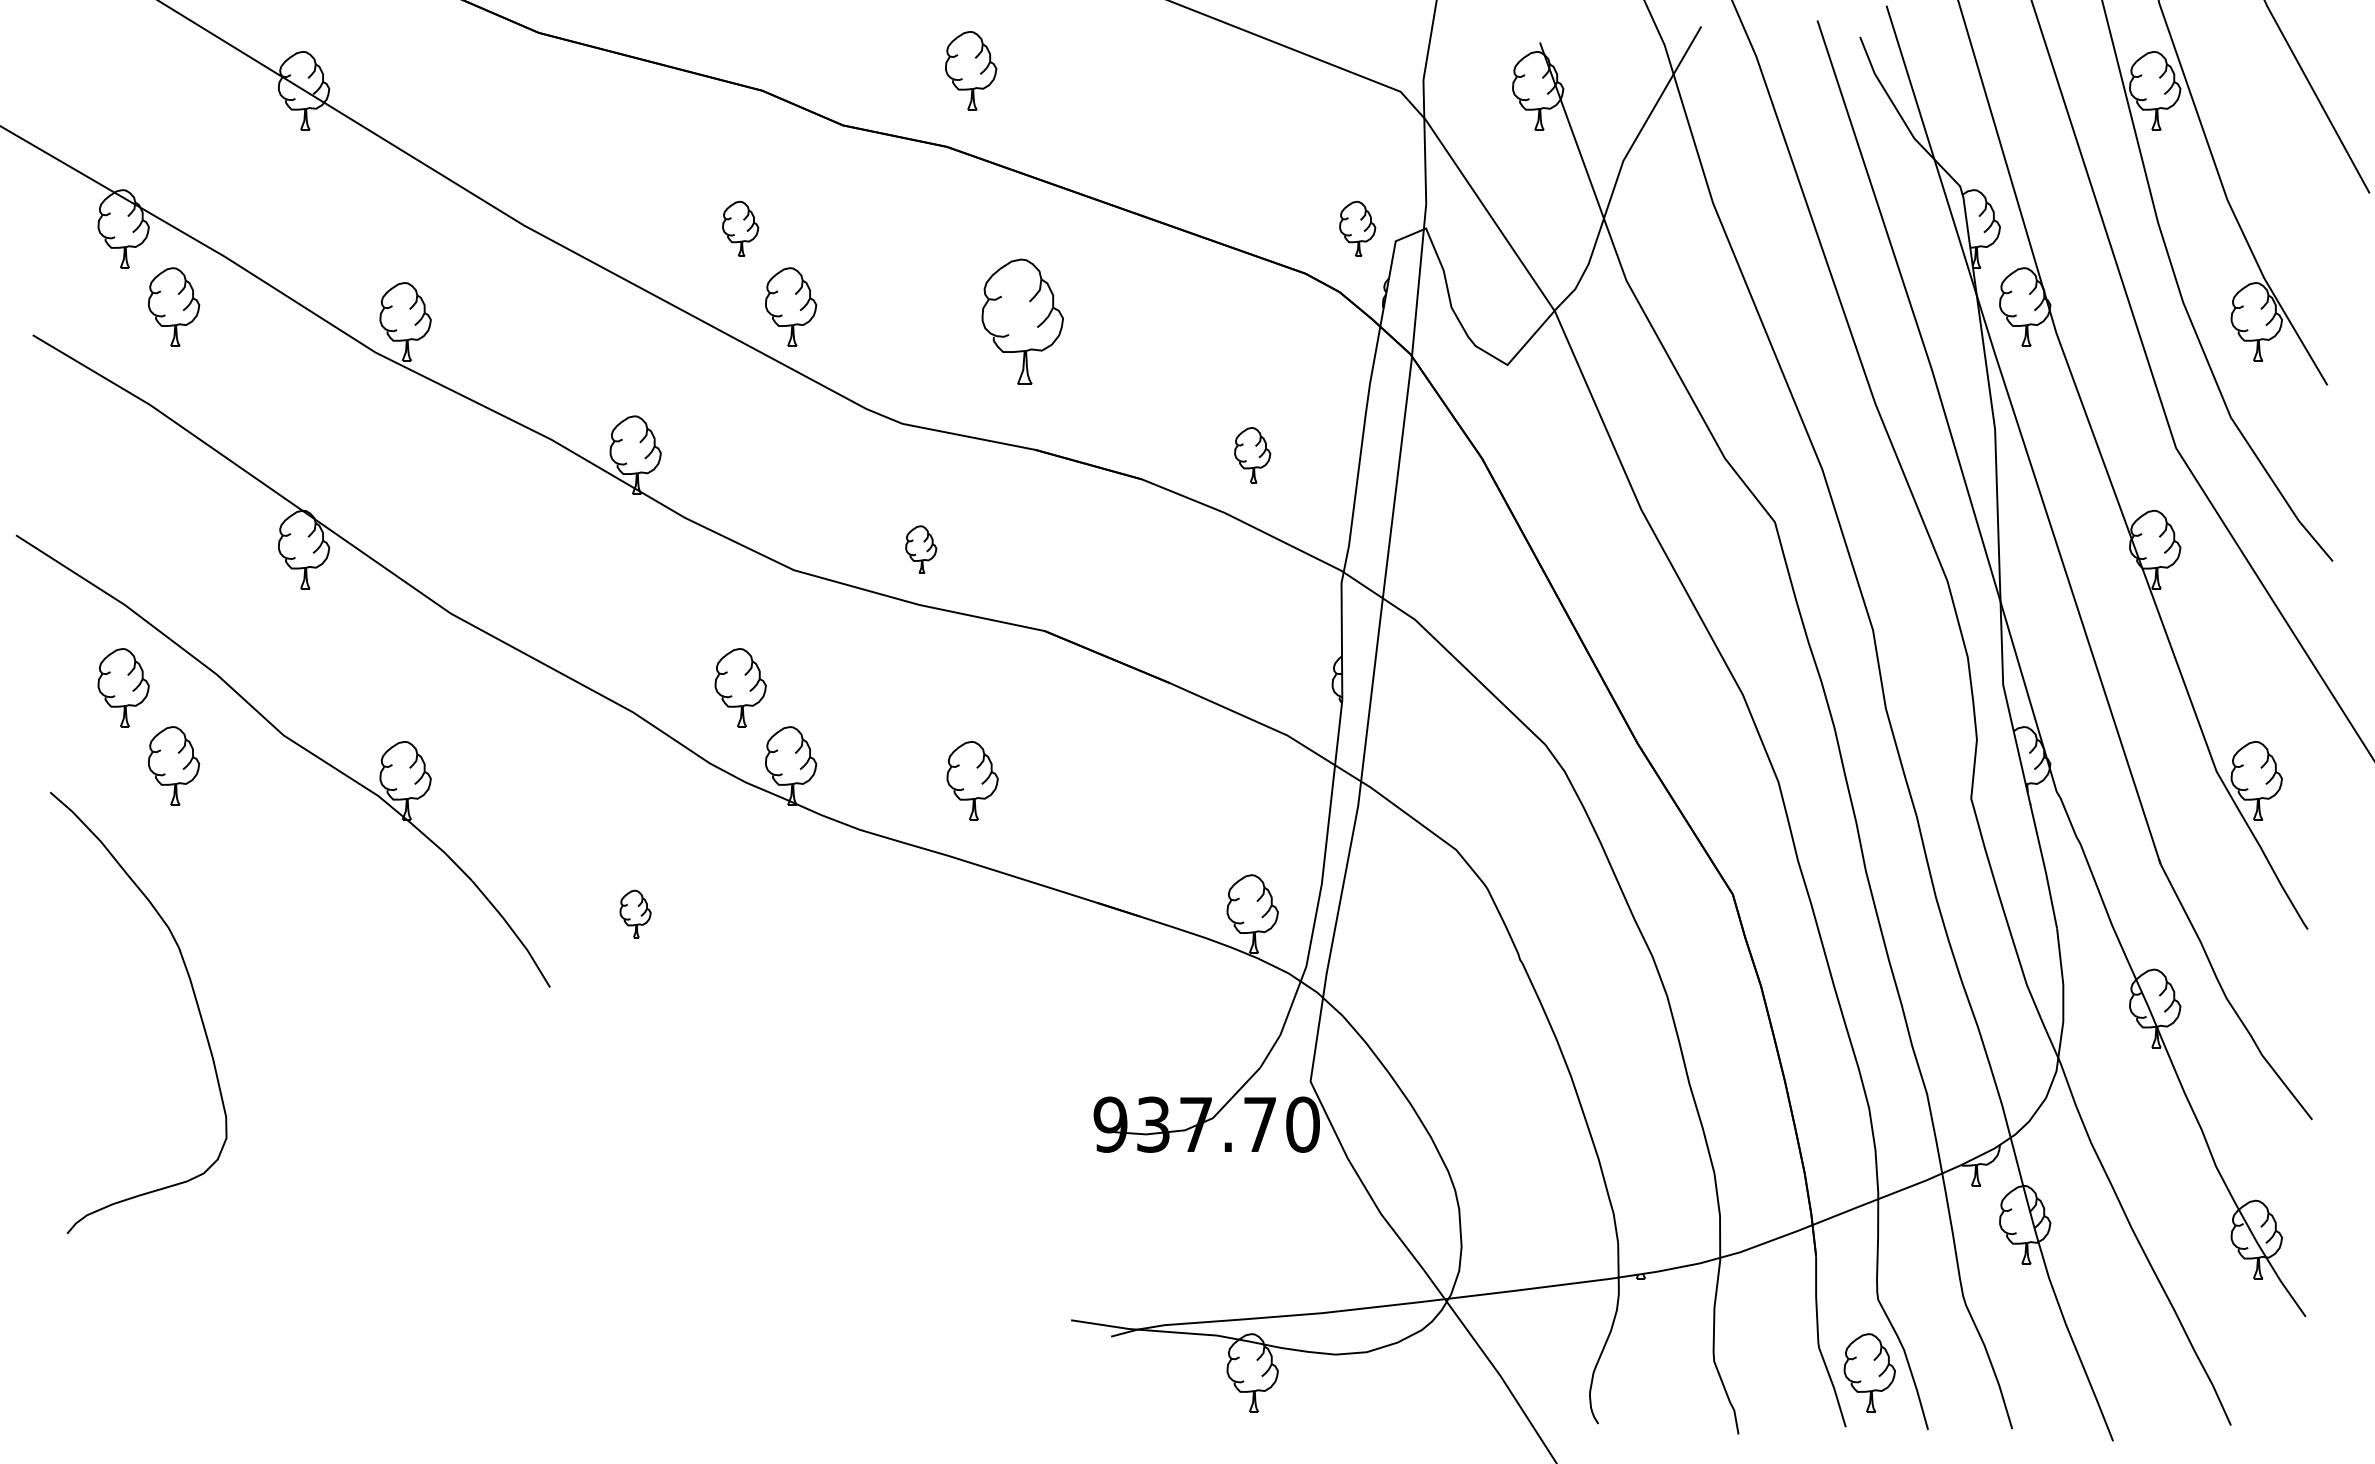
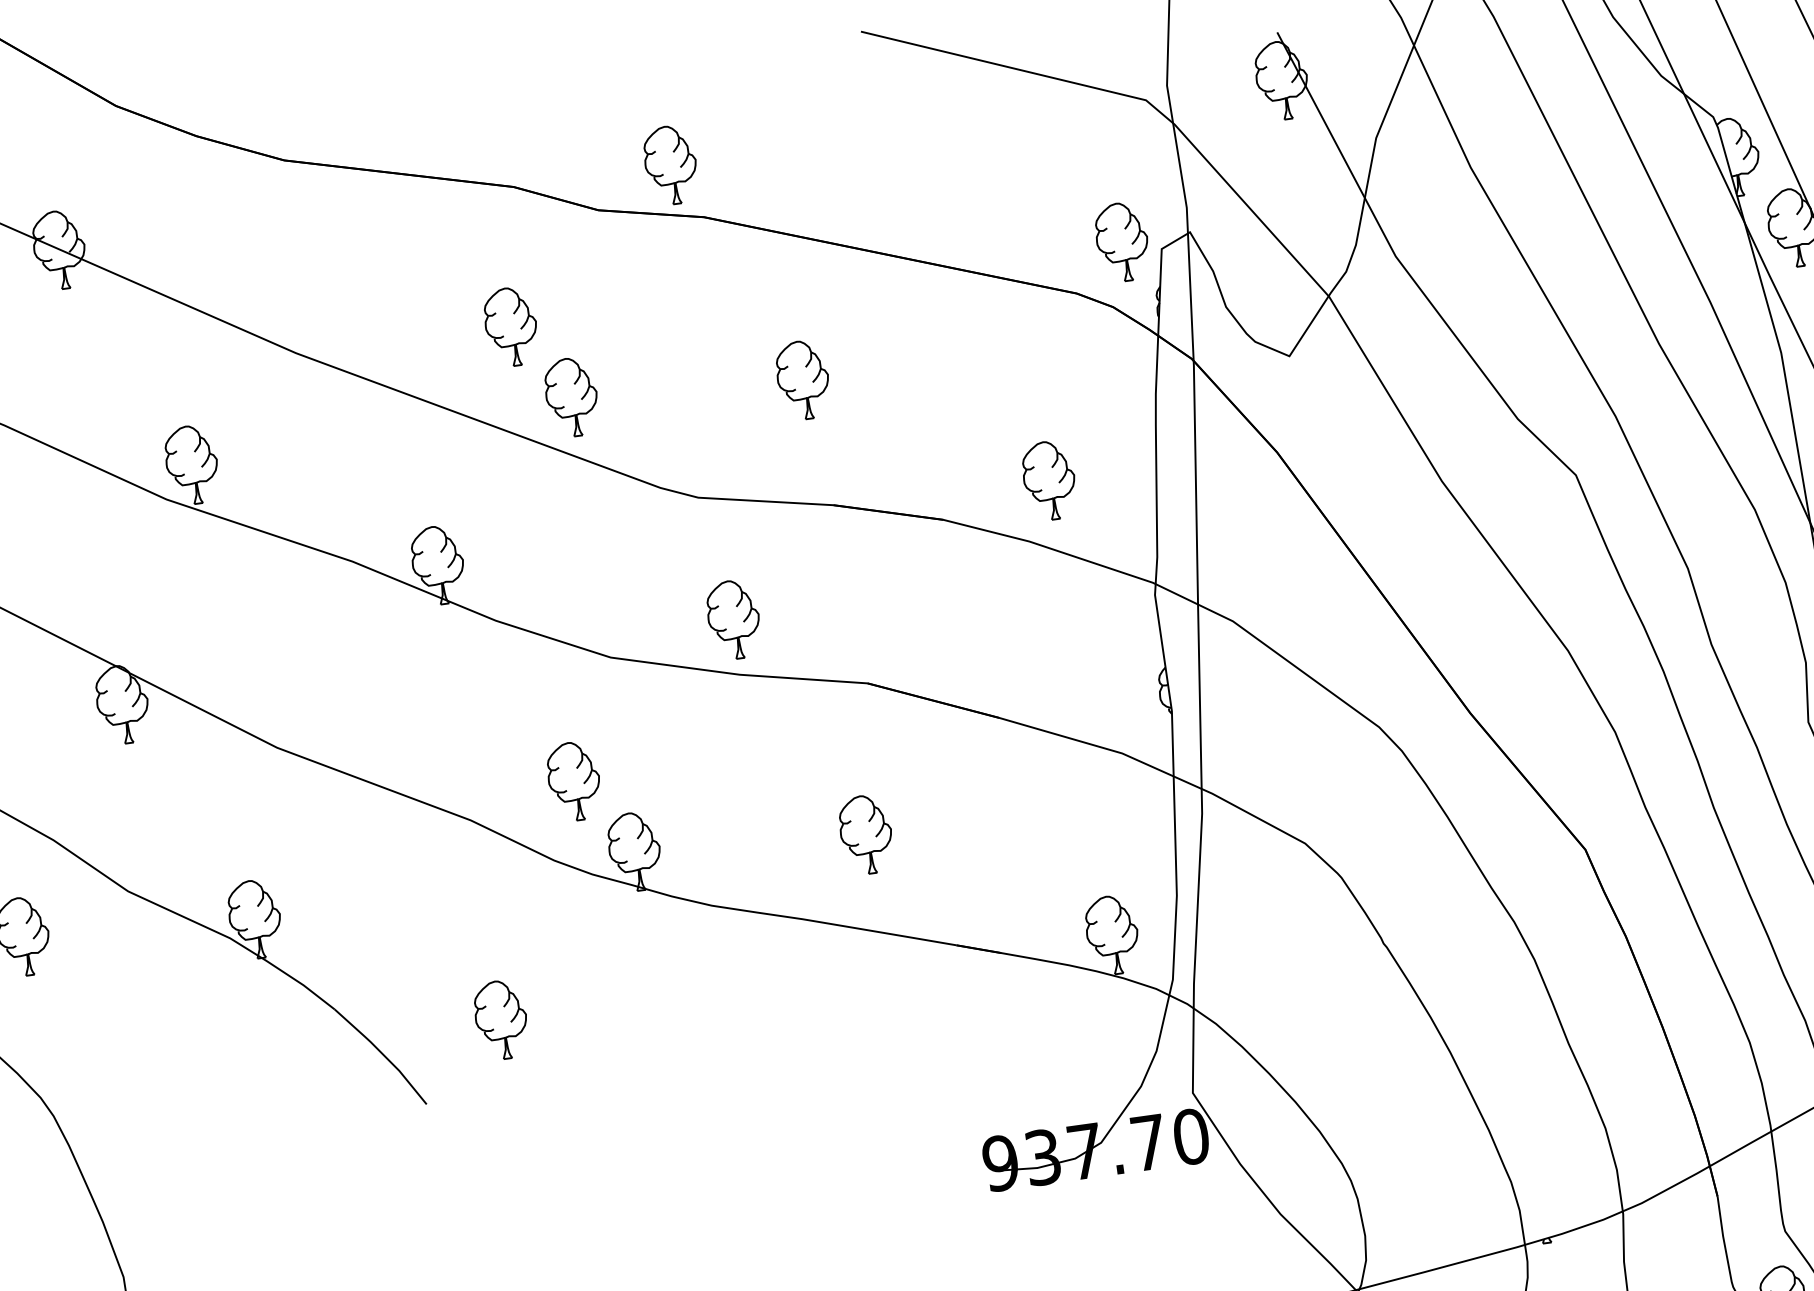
part: (971, 70) -> (671, 164), moved
part: (740, 228) -> (510, 326), size x1.43
part: (1357, 228) -> (1122, 241), size x1.43
part: (1022, 321) -> (803, 379), size x0.62
part: (1252, 454) -> (1049, 479), size x1.43
part: (921, 549) -> (734, 619), size x1.67
part: (972, 780) -> (866, 834), moved
part: (635, 913) -> (501, 1019), size x1.67

